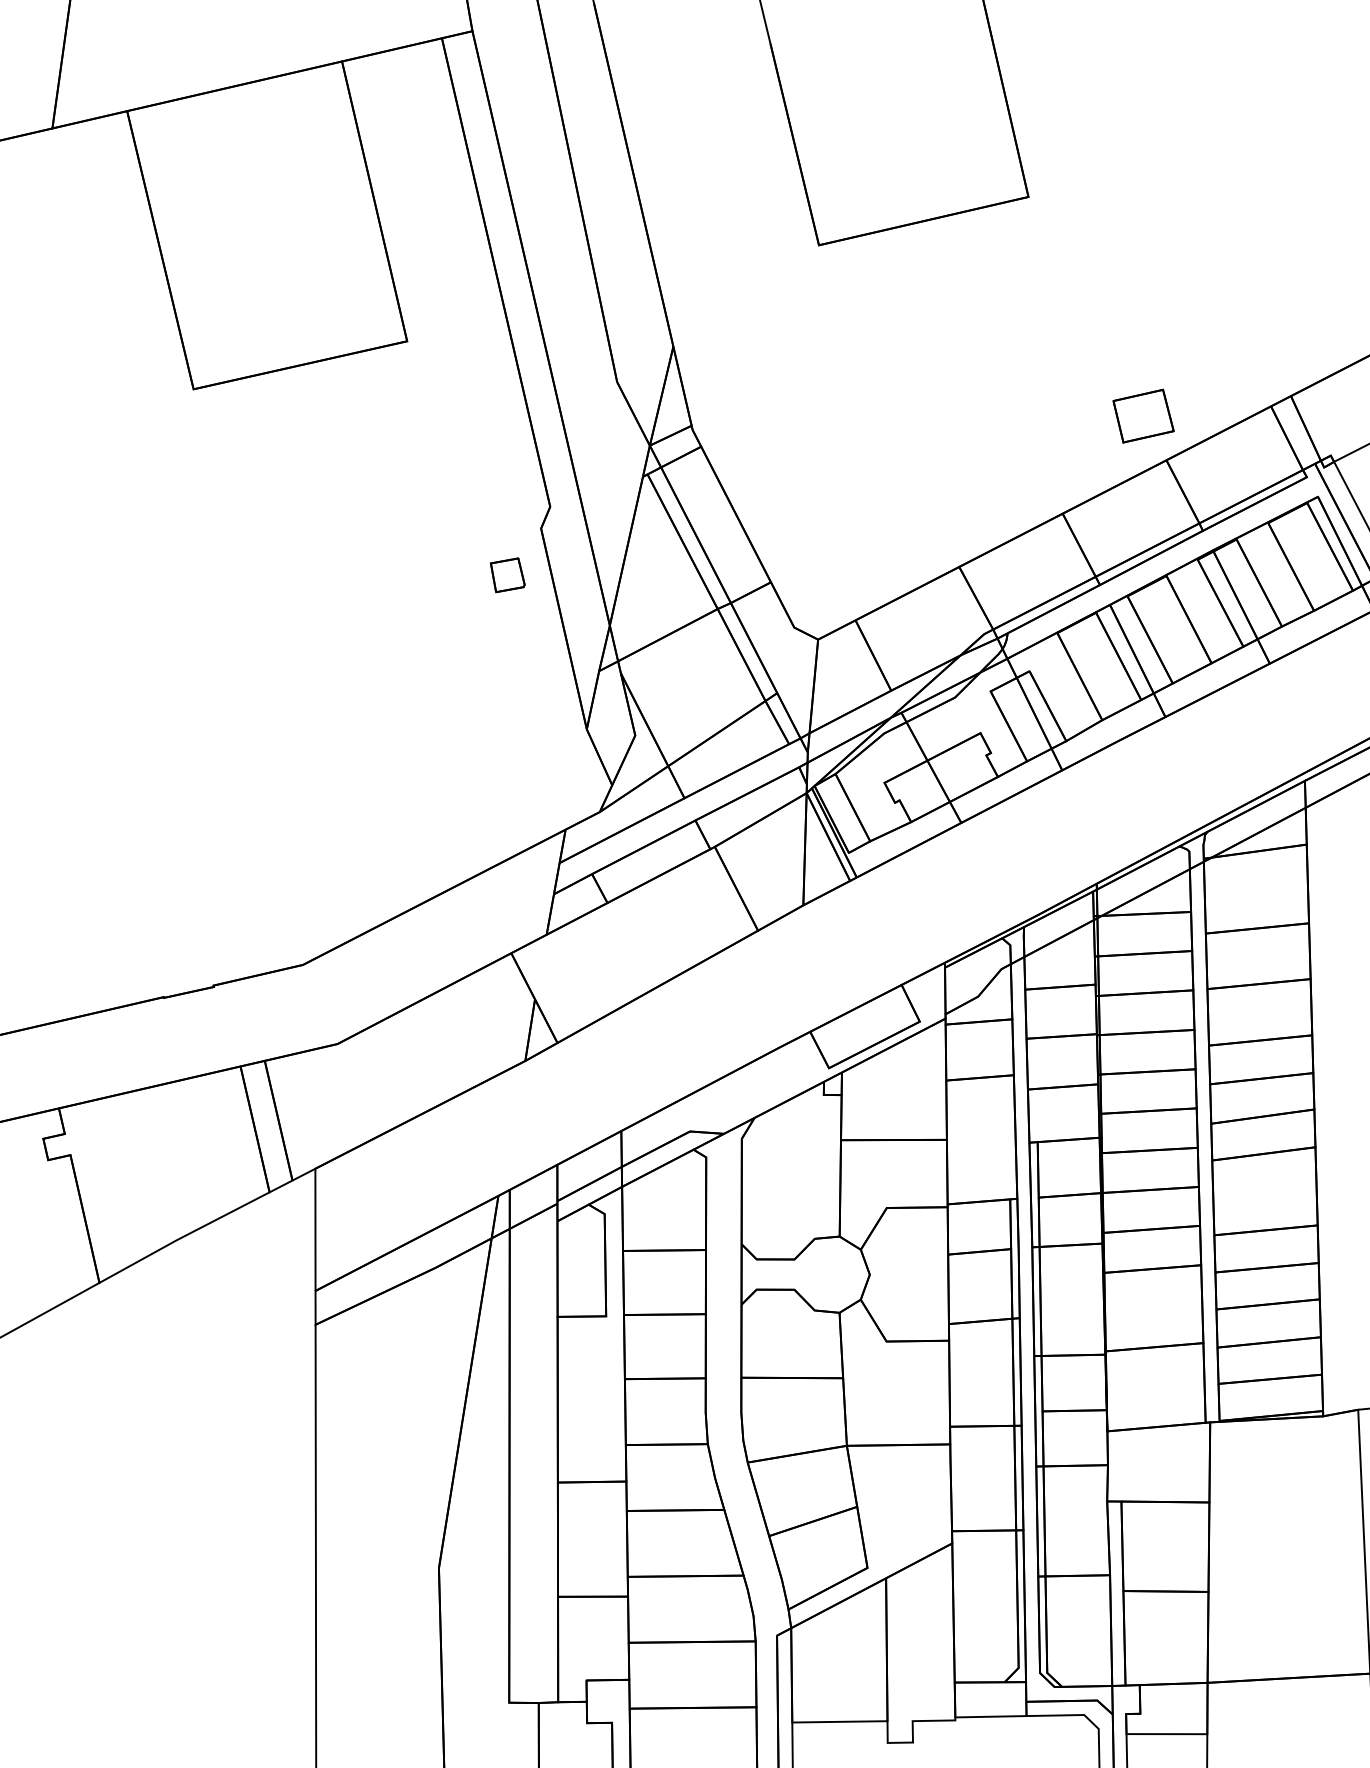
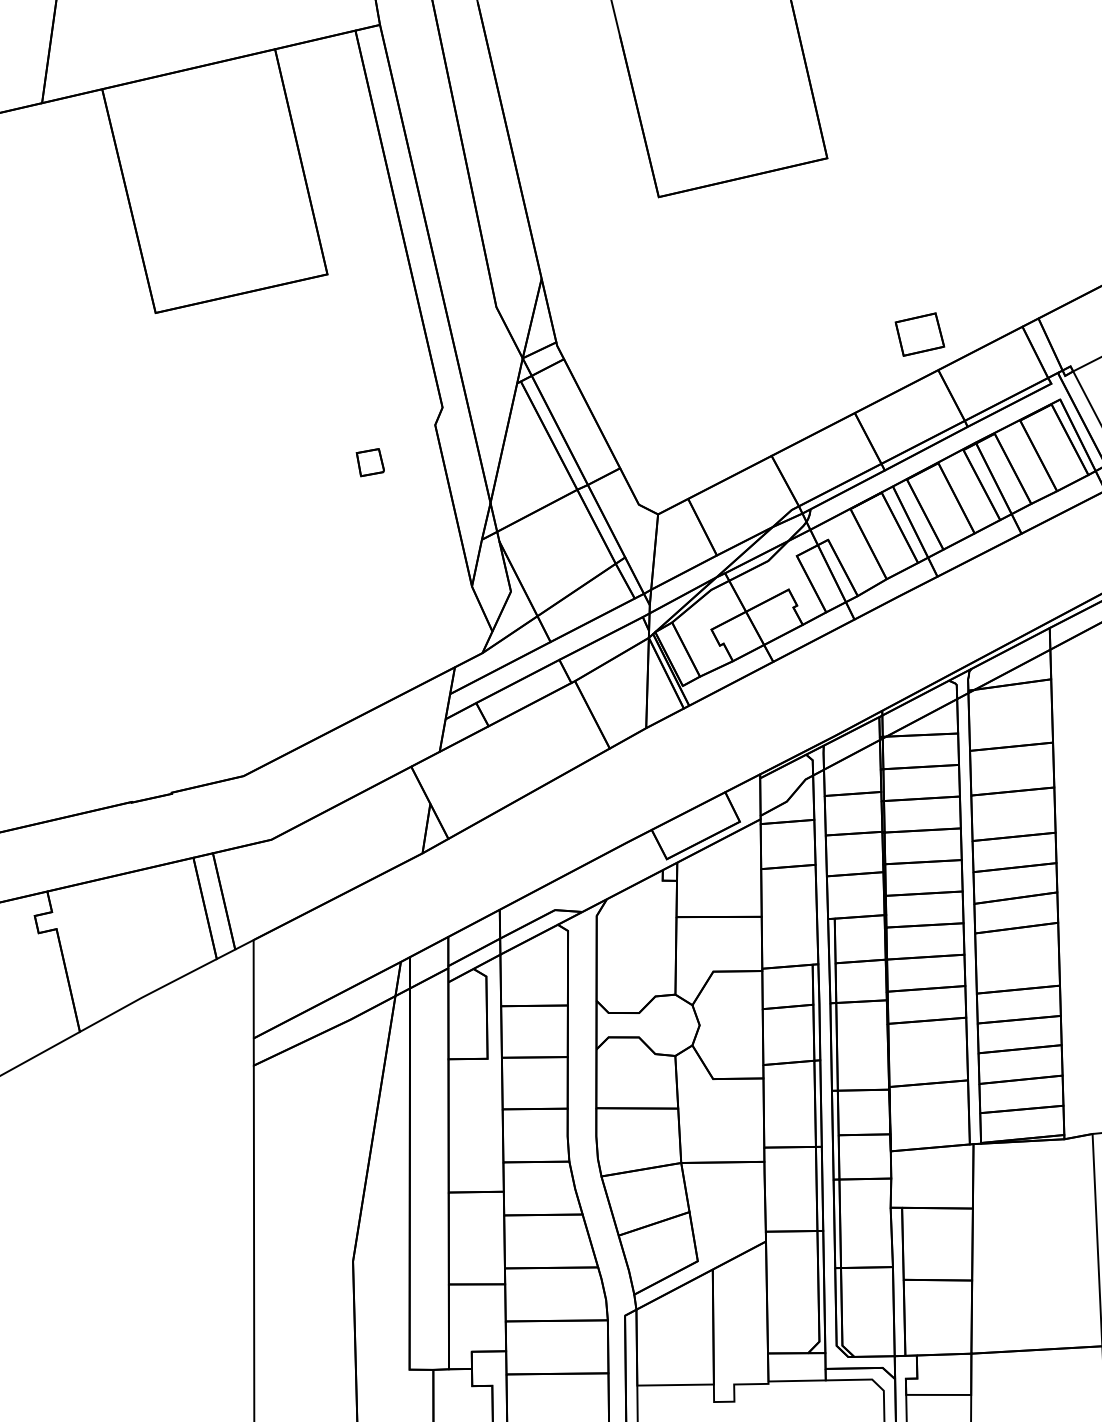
part: (506, 575) -> (369, 462), moved

